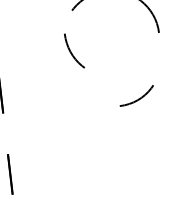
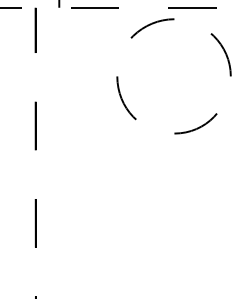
curve: (72, 53) -> (123, 100), moved
curve: (138, 98) -> (197, 127), moved

